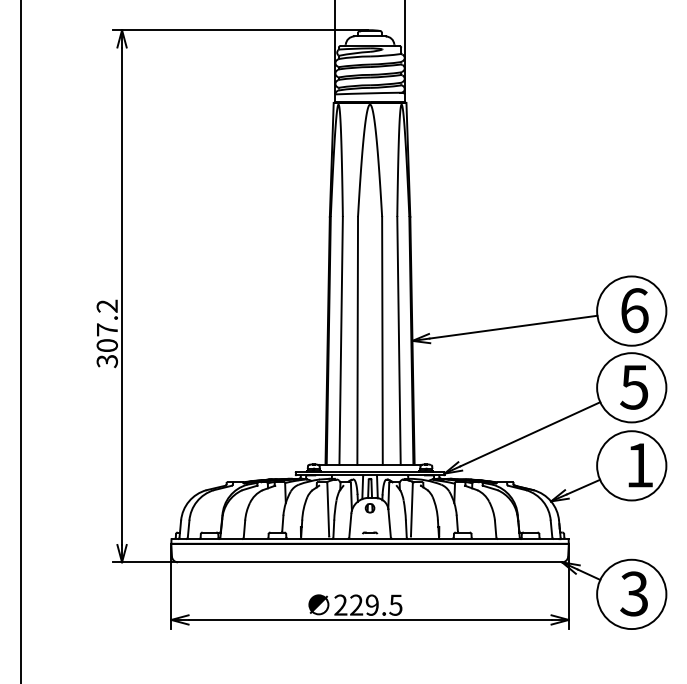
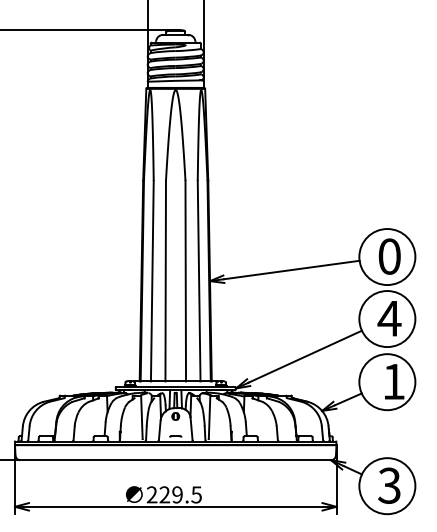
text: (634, 310) -> (389, 256), 6 -> 0
text: (634, 387) -> (389, 318), 5 -> 4

